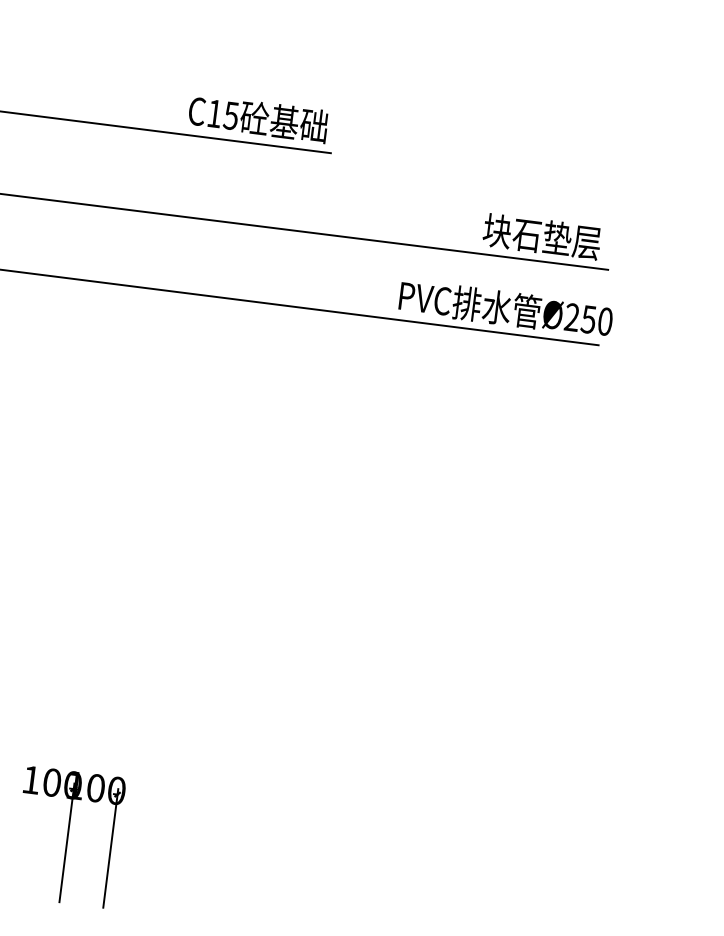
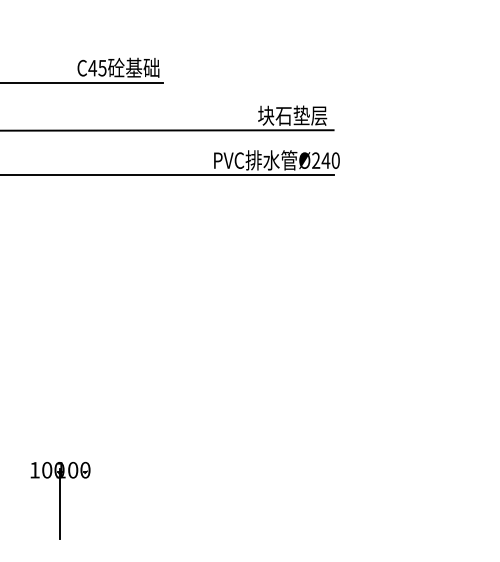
text: (214, 114) -> (92, 68), C15 -> C45
text: (588, 319) -> (325, 160), Ø250 -> Ø240
line: (111, 848) -> (86, 504), removed

